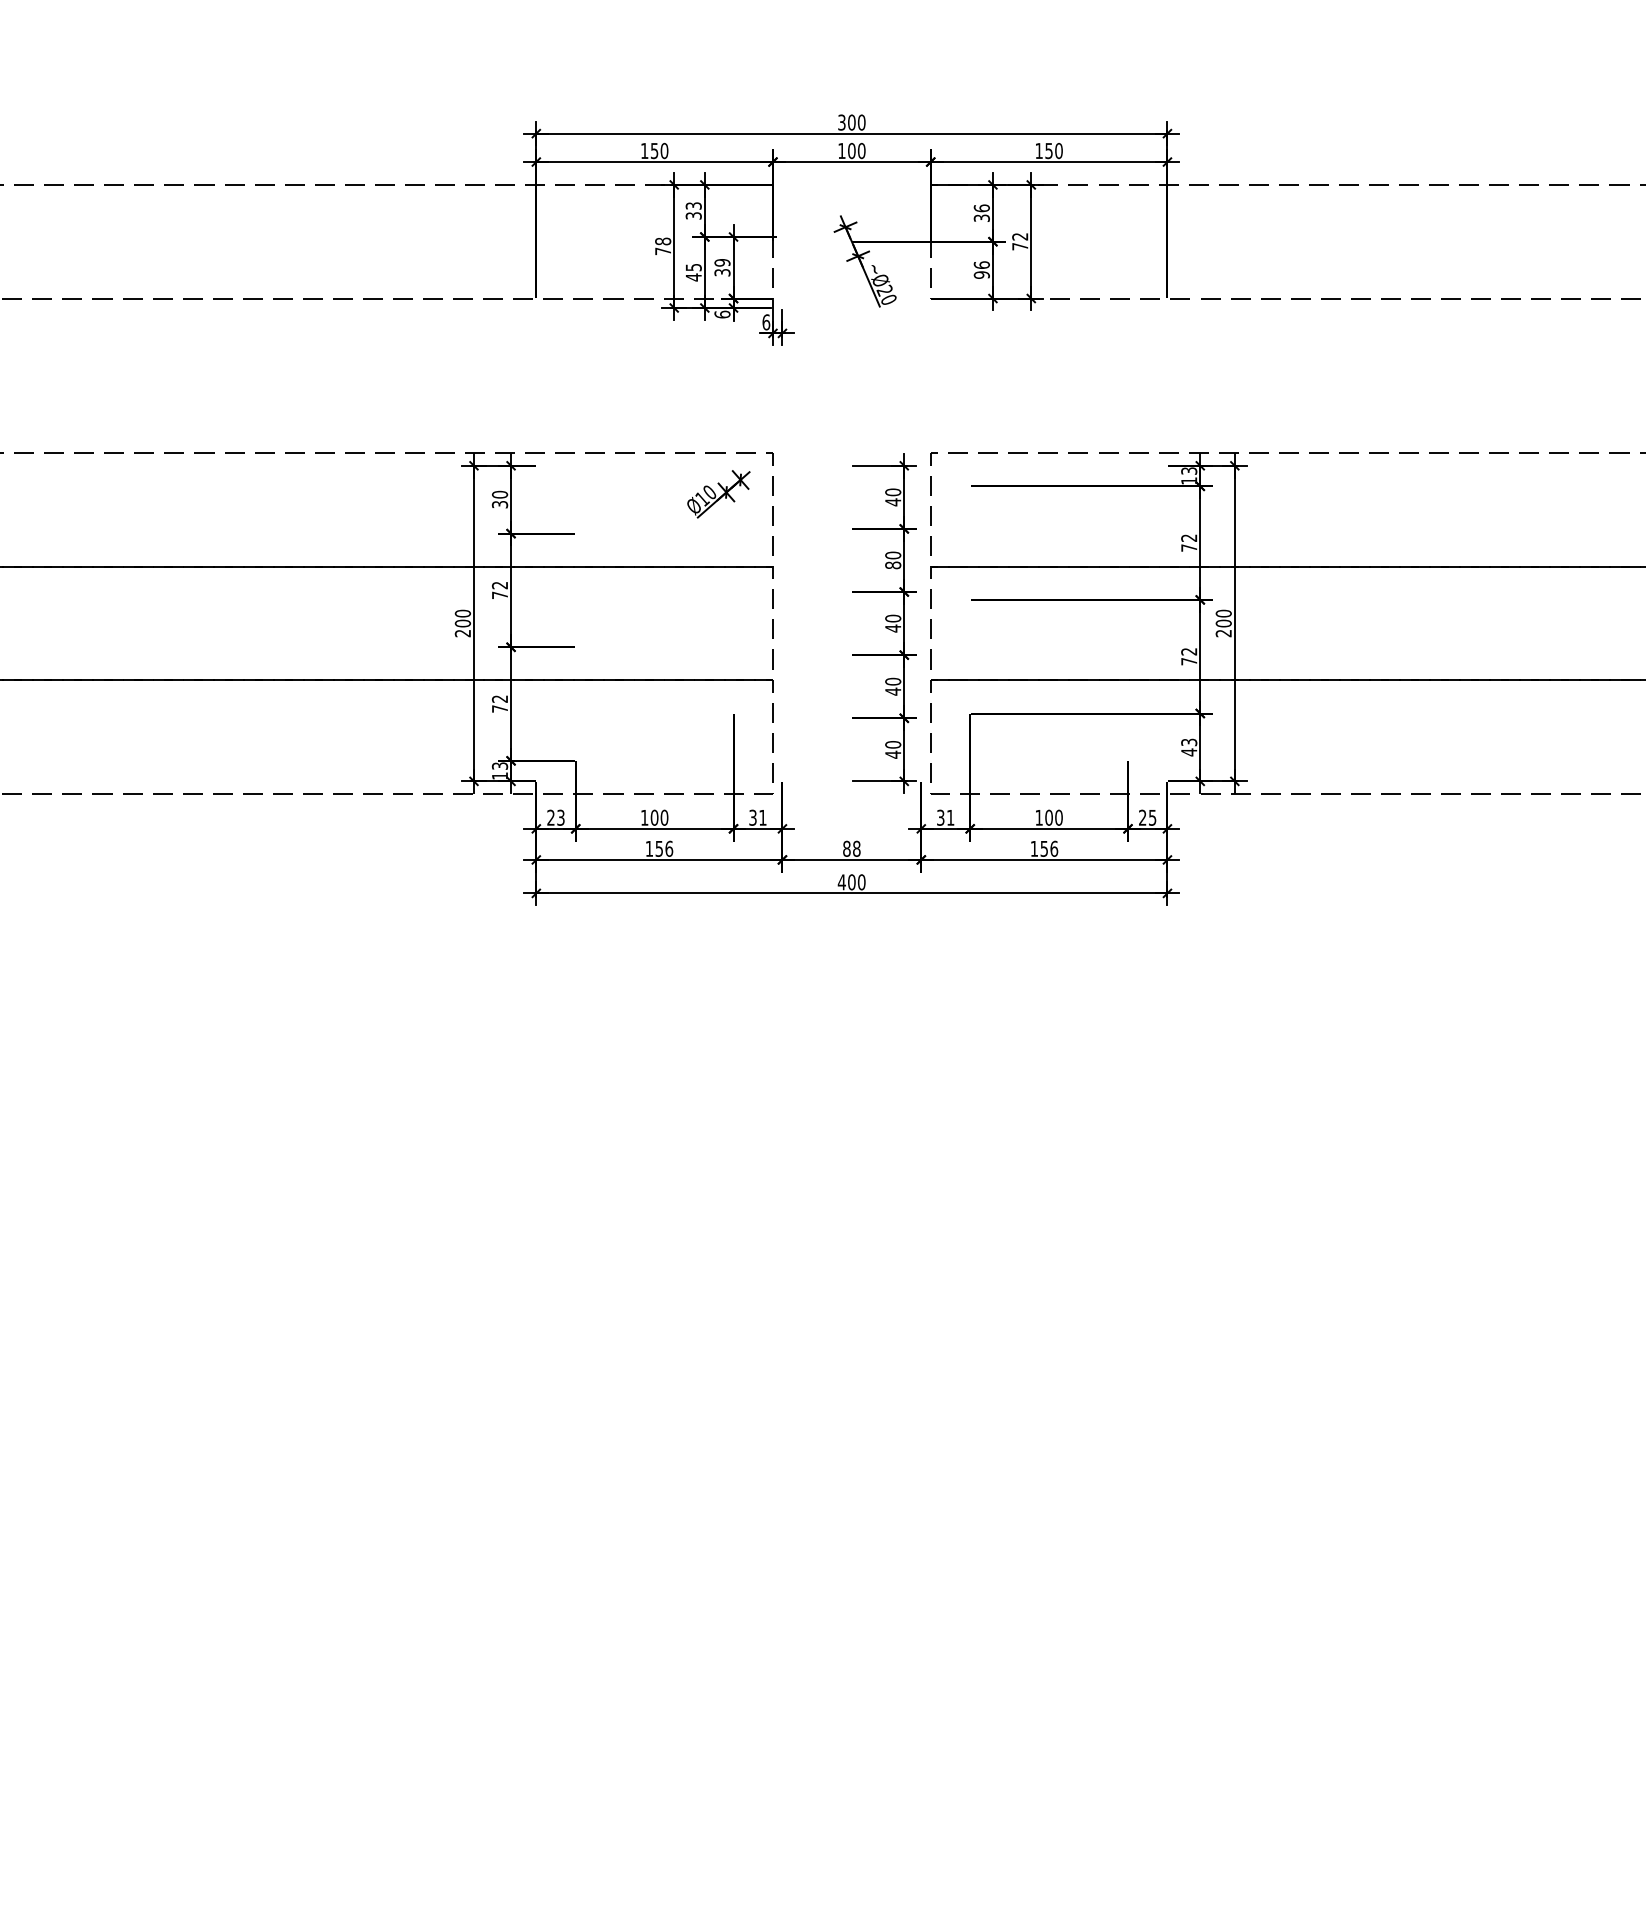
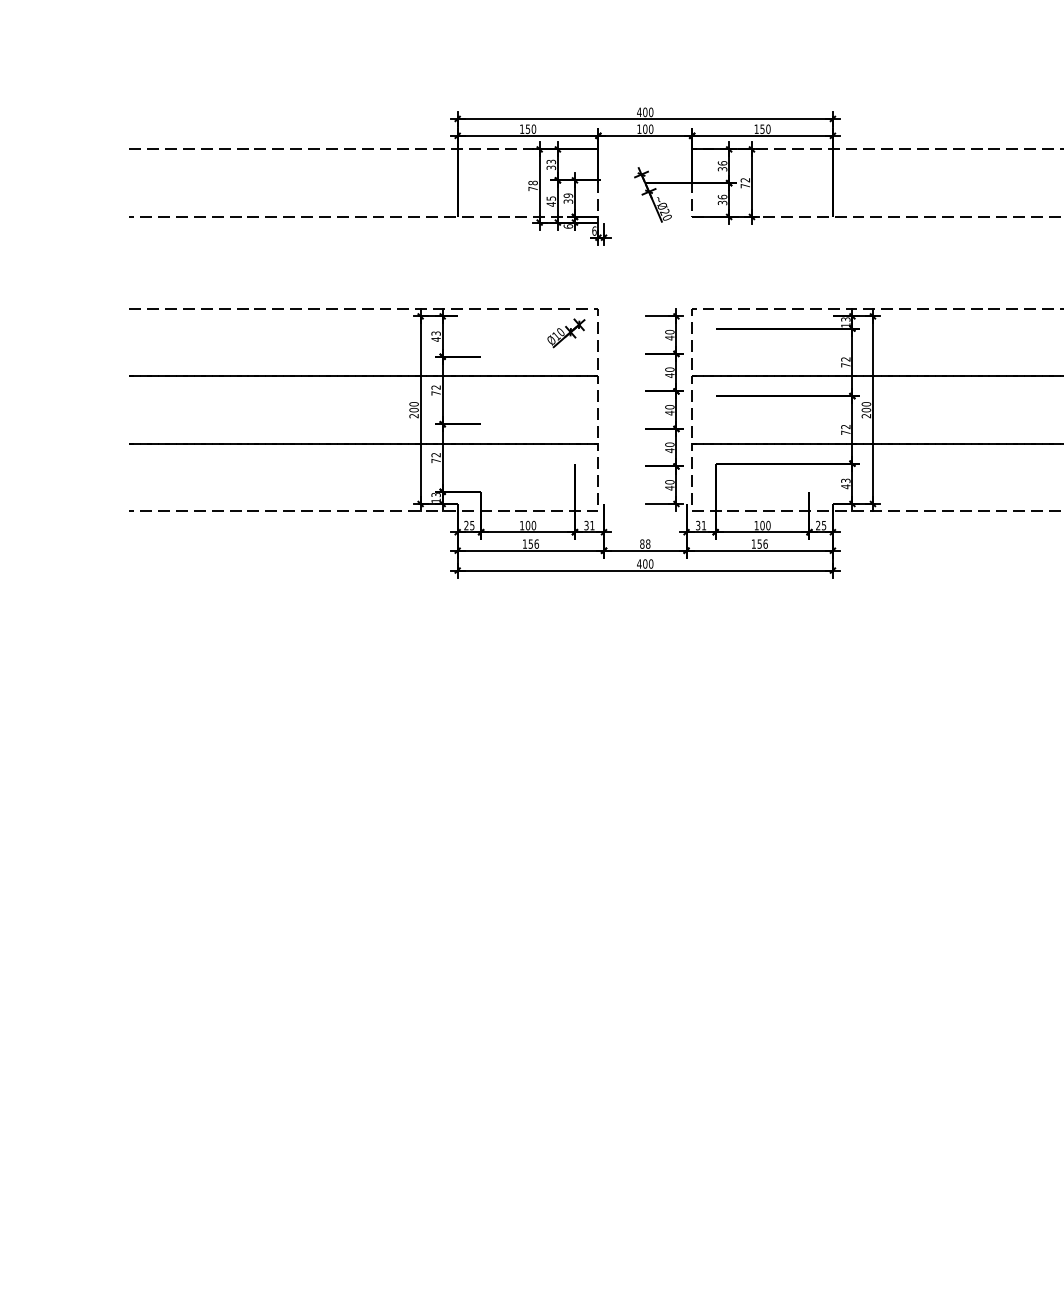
text: (842, 122) -> (639, 112), 300 -> 400
text: (981, 274) -> (722, 202), 96 -> 36
text: (498, 499) -> (435, 336), 30 -> 43
text: (892, 565) -> (669, 375), 80 -> 40
text: (561, 815) -> (472, 524), 23 -> 25

